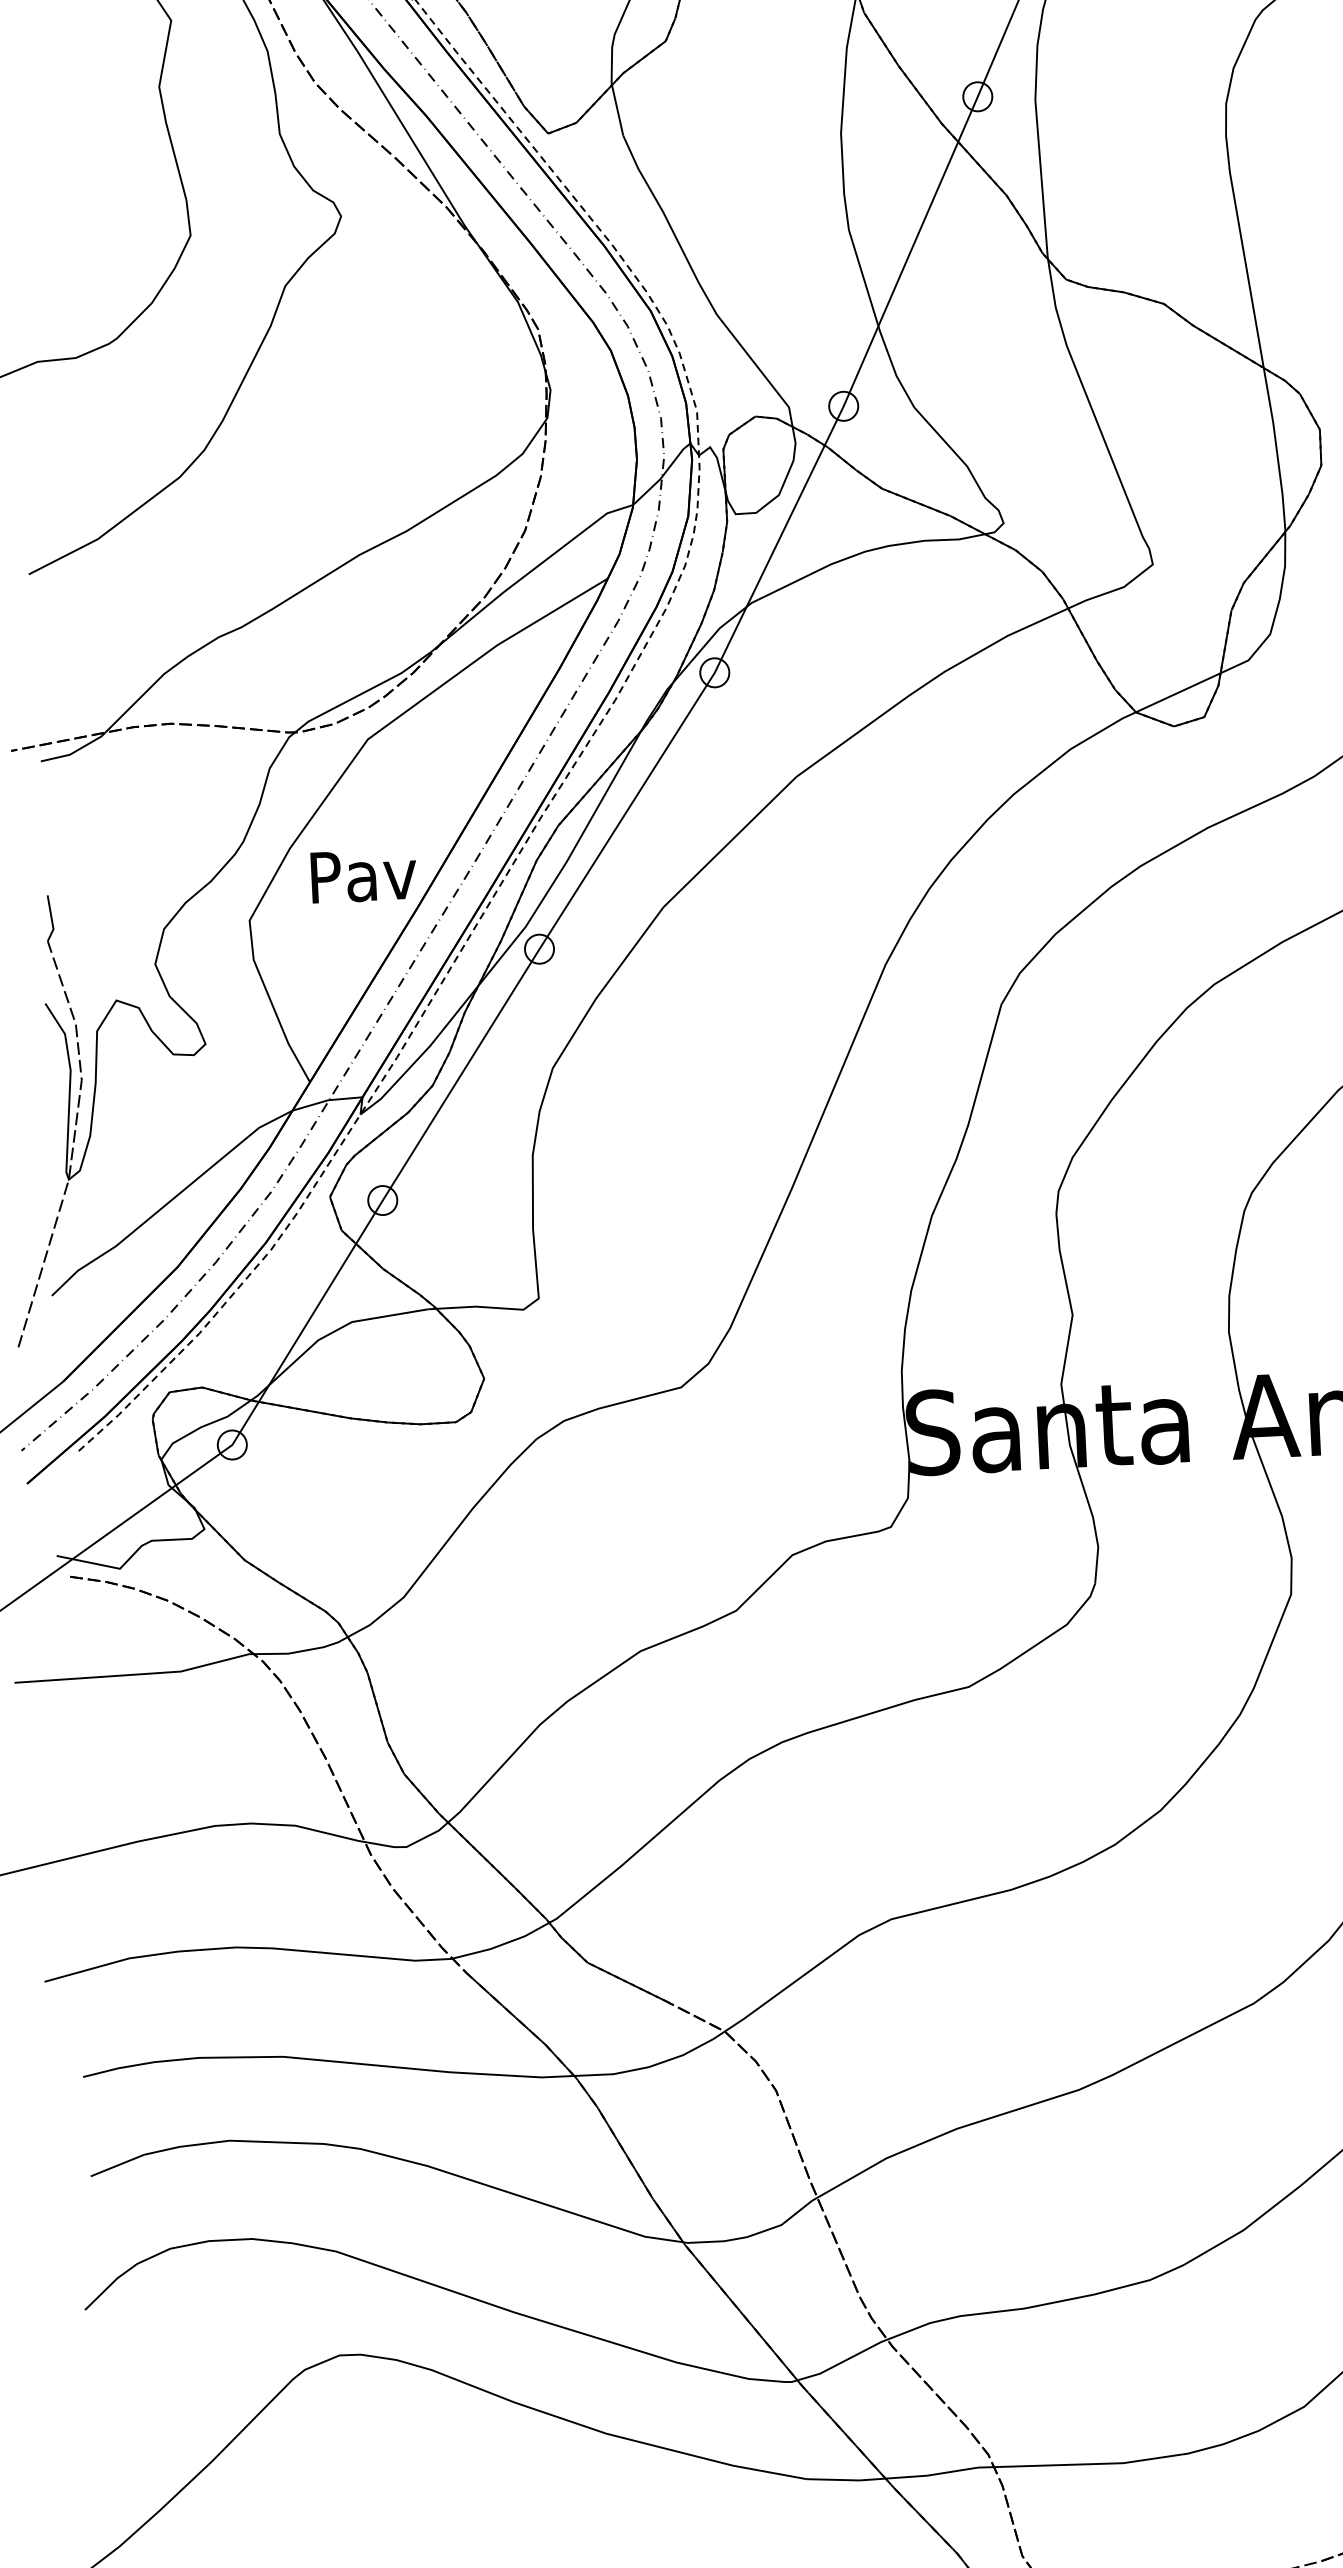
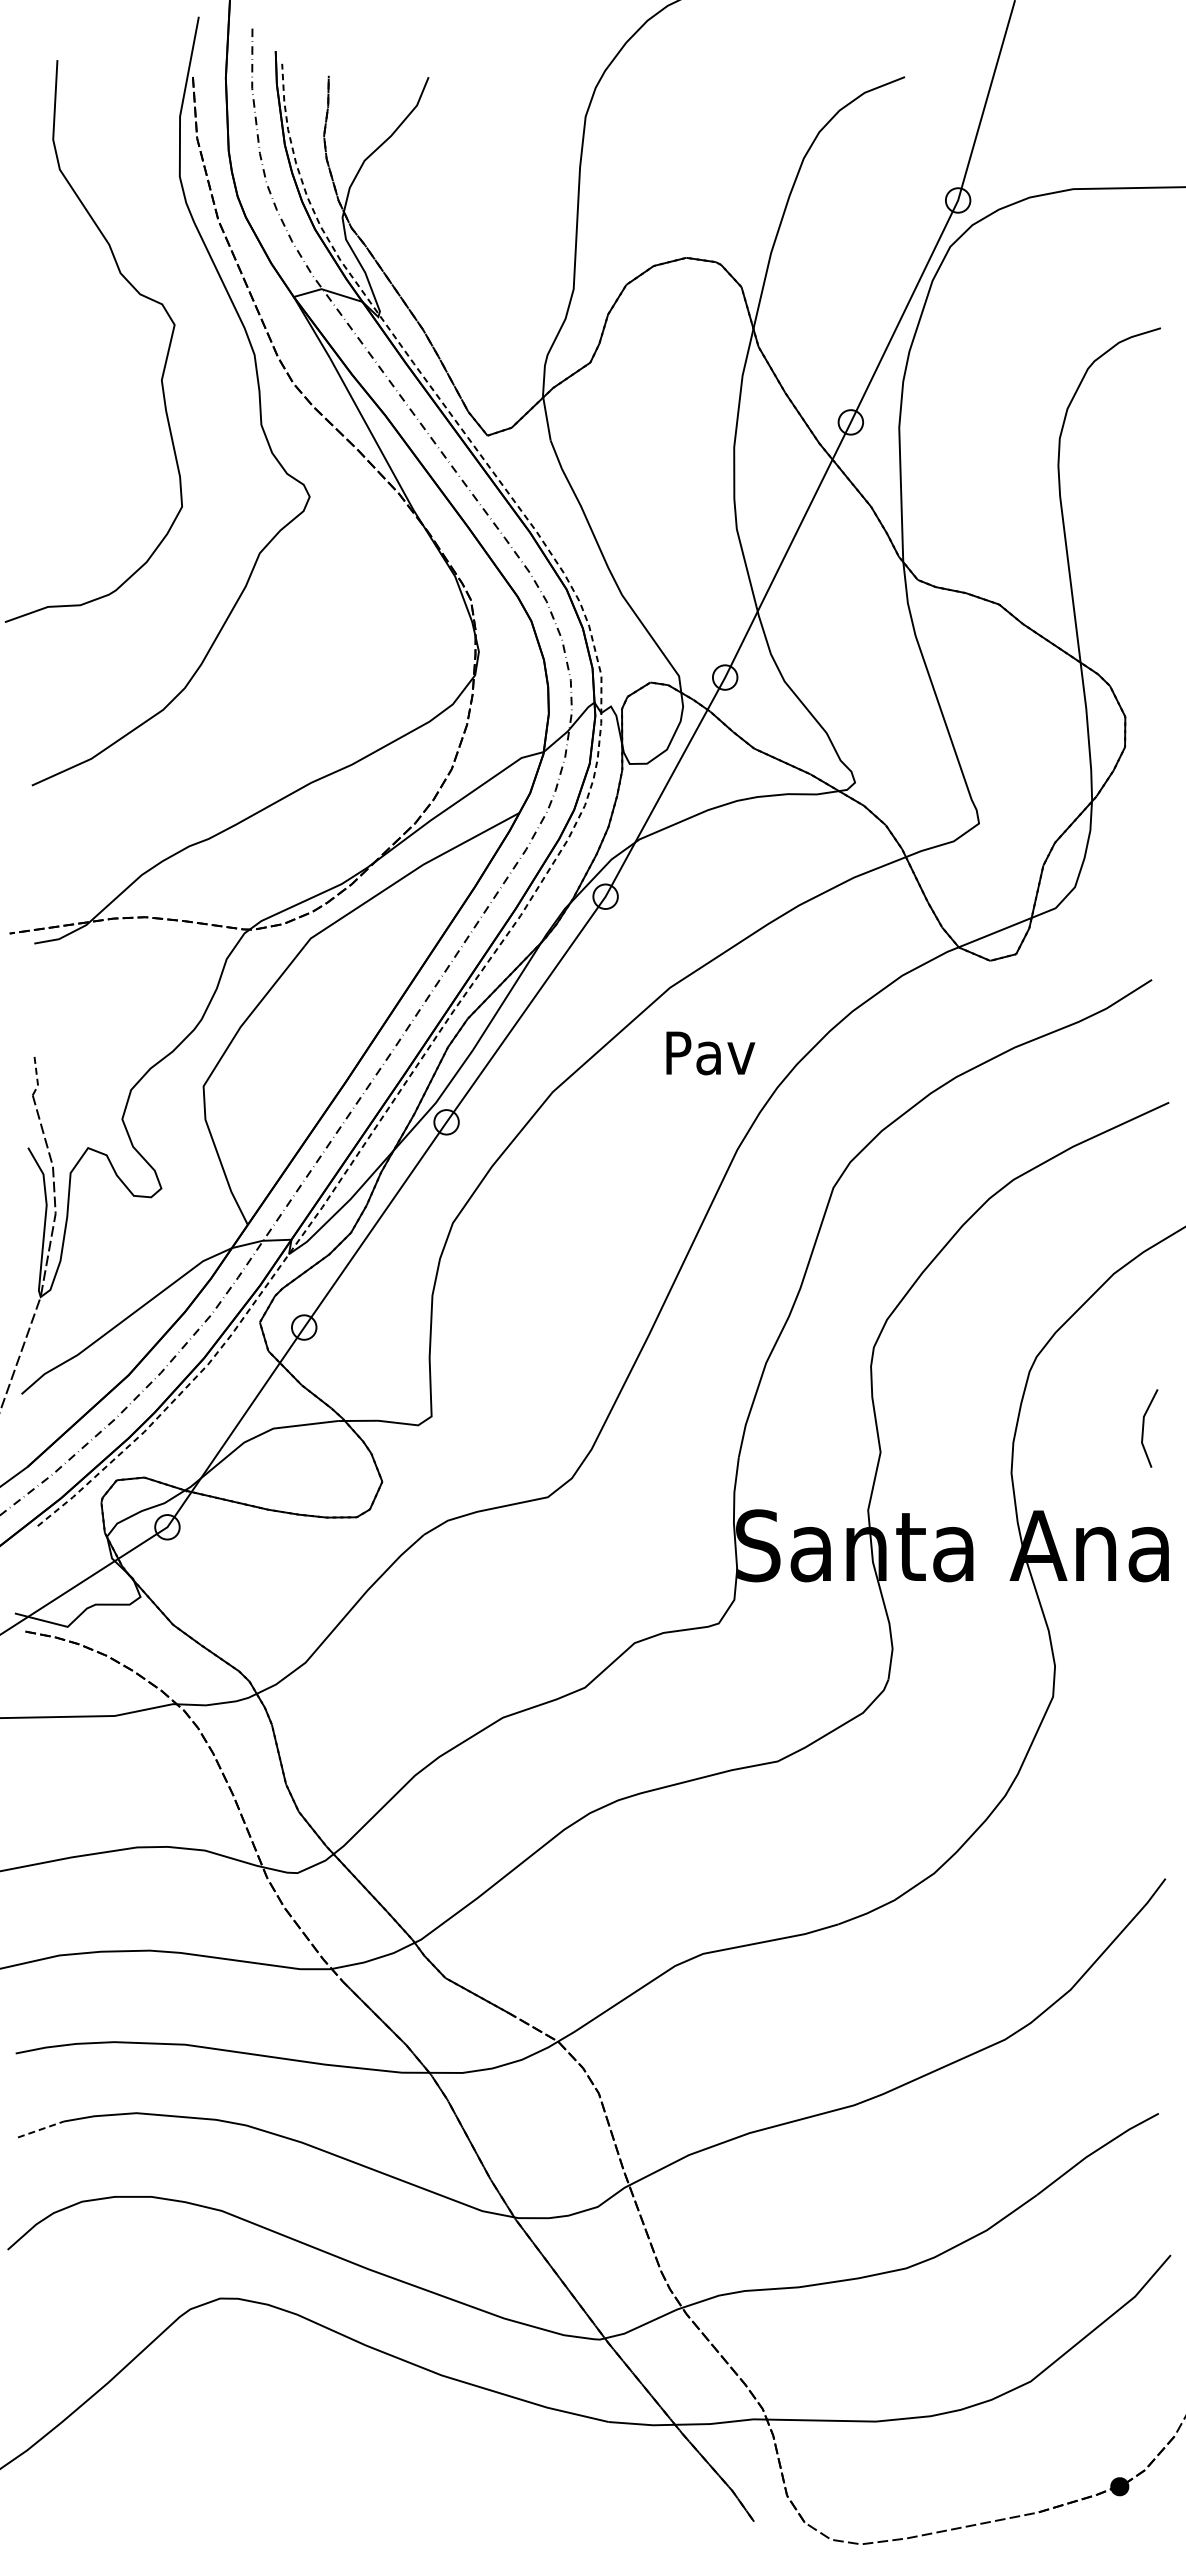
text: (363, 876) -> (710, 1053), moved
line: (52, 918) -> (37, 1076), solid -> dashed
line: (118, 2165) -> (41, 2129), solid -> dashed

